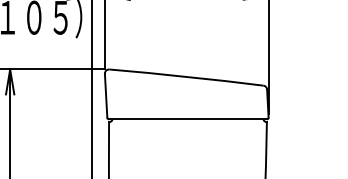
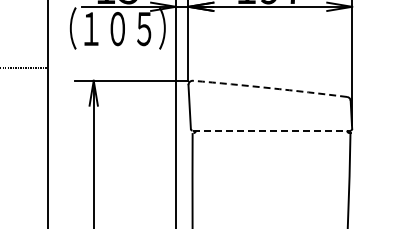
arc: (186, 77) -> (270, 88), solid -> dashed
line: (187, 119) -> (271, 130), solid -> dashed

